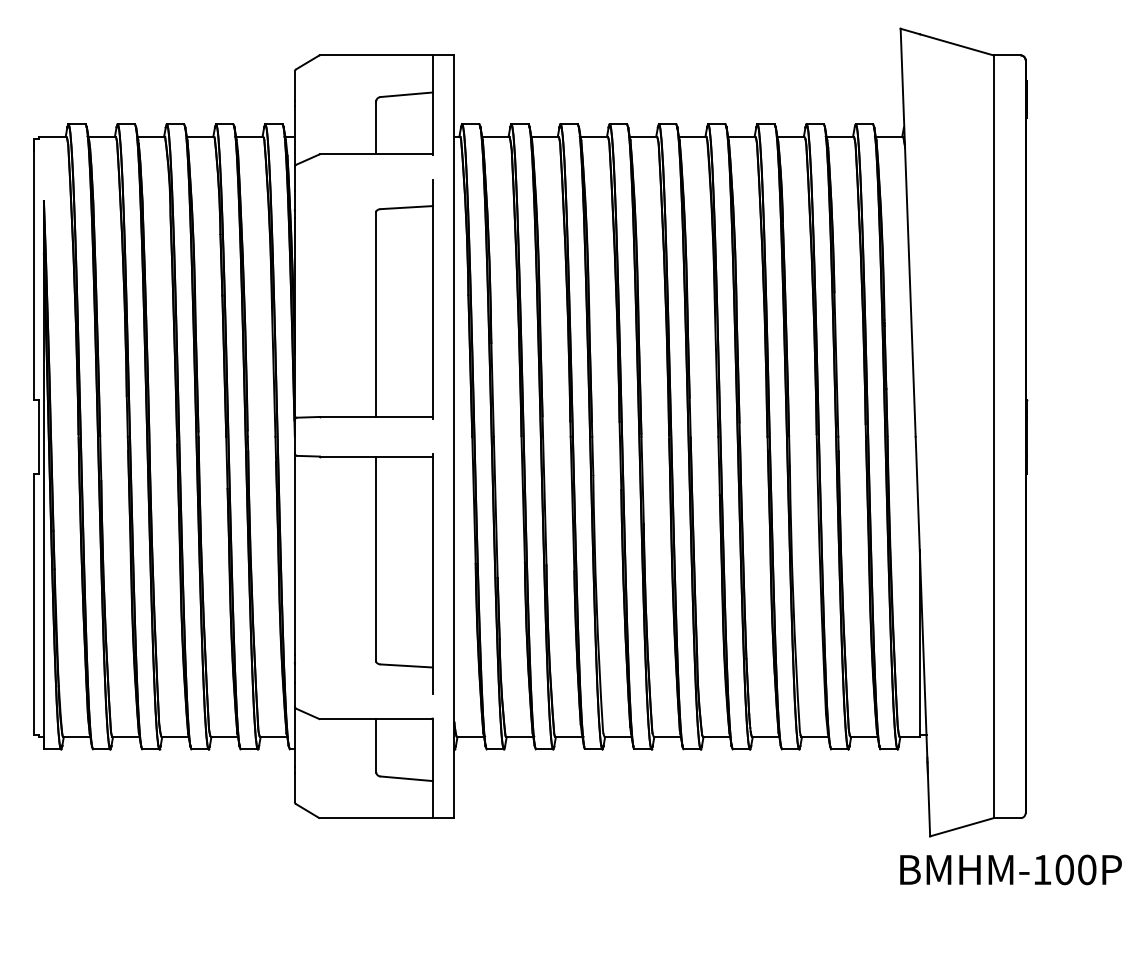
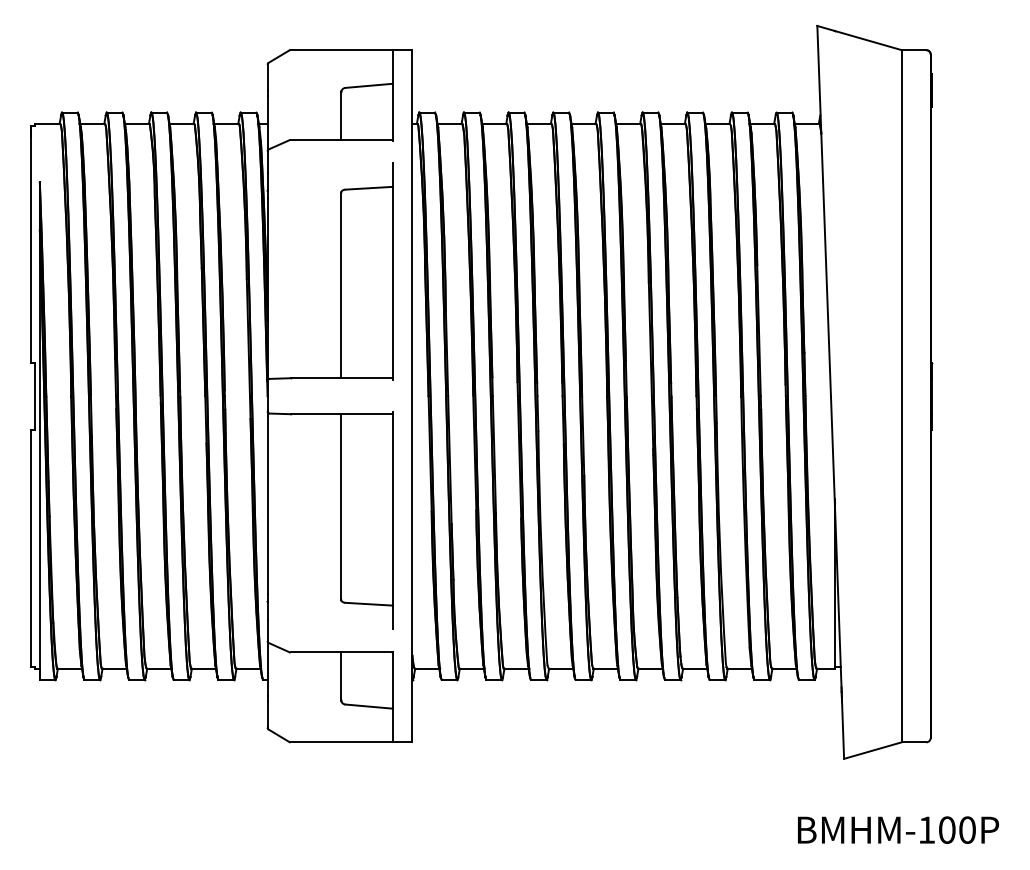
text: (1010, 869) -> (897, 829), moved

